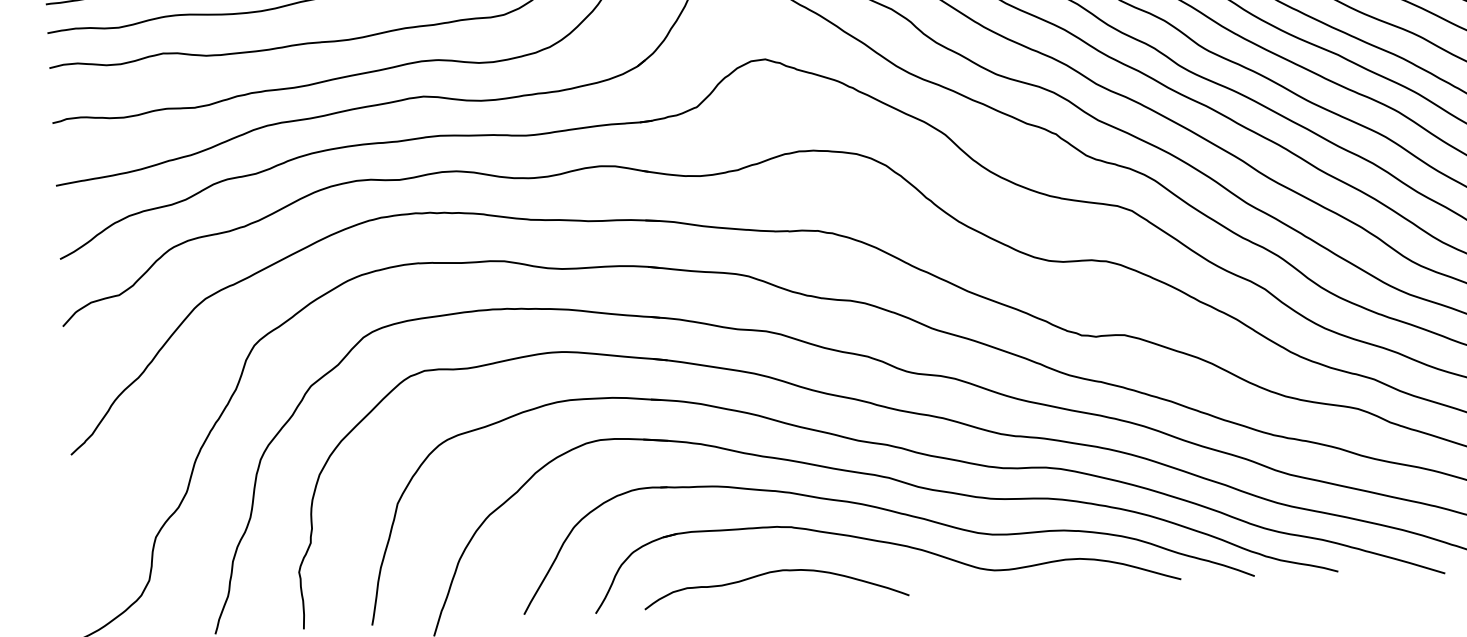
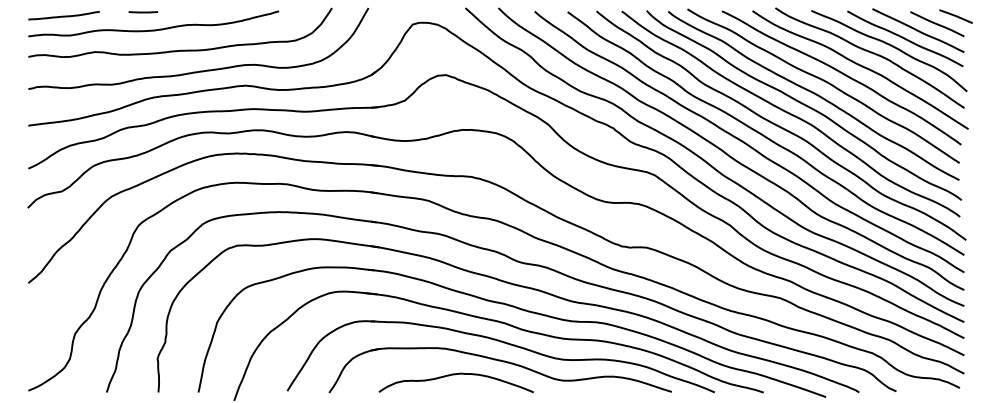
curve: (774, 573) -> (455, 375), moved

